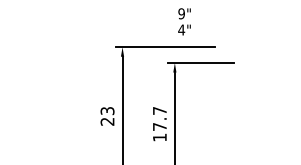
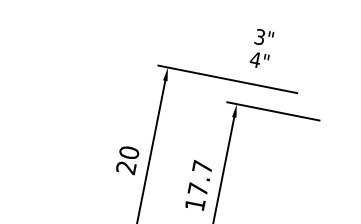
text: (181, 13) -> (259, 36), 9" -> 3"
text: (107, 110) -> (129, 151), 23 -> 20

